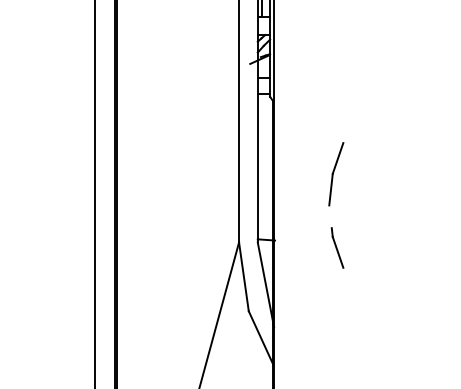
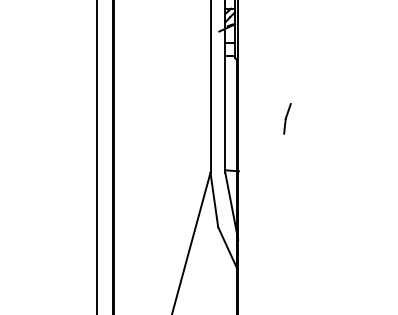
part: (336, 173) -> (287, 118), size x0.6
part: (337, 247) -> (288, 176), removed

